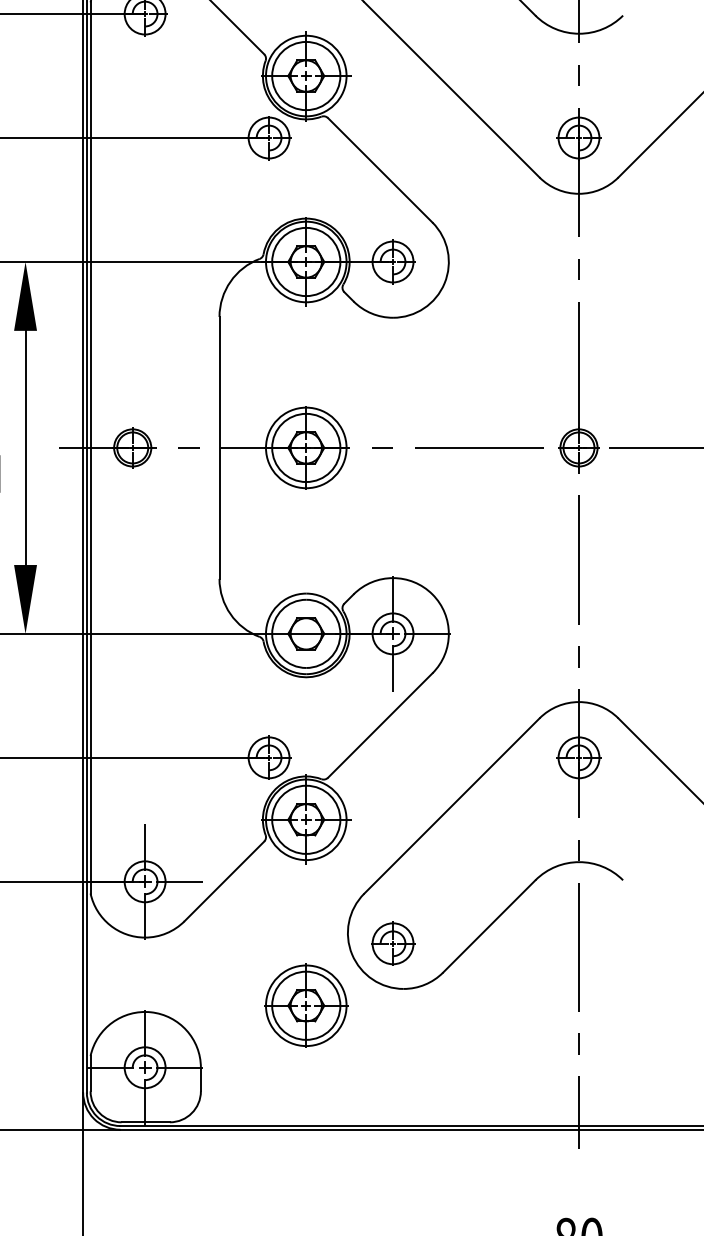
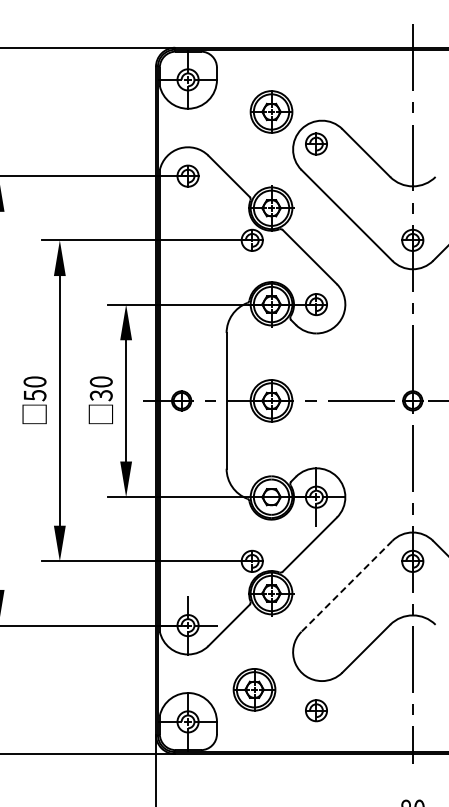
line: (451, 806) -> (346, 586), solid -> dashed
part: (393, 943) -> (316, 710), moved
part: (306, 1005) -> (254, 689), moved

